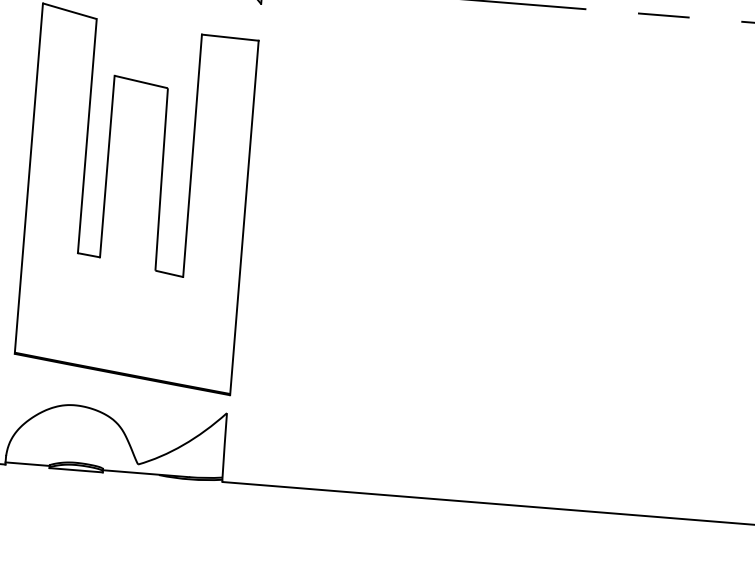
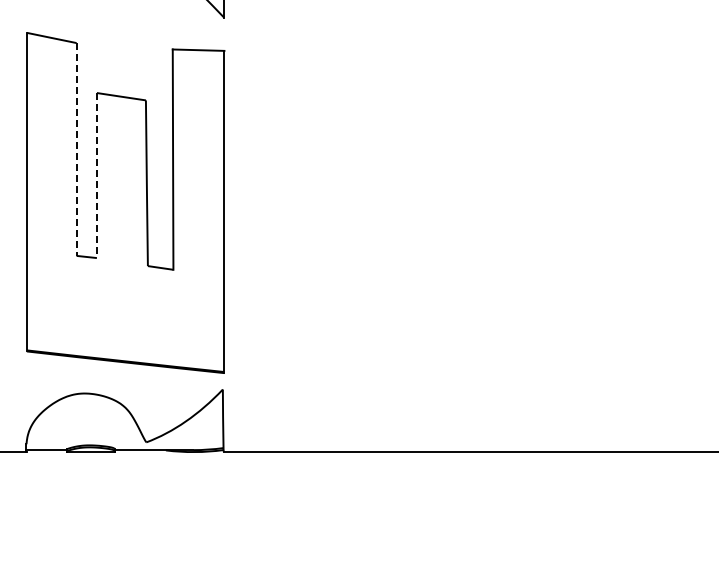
line: (87, 136) -> (76, 149), solid -> dashed
line: (106, 166) -> (96, 175), solid -> dashed

